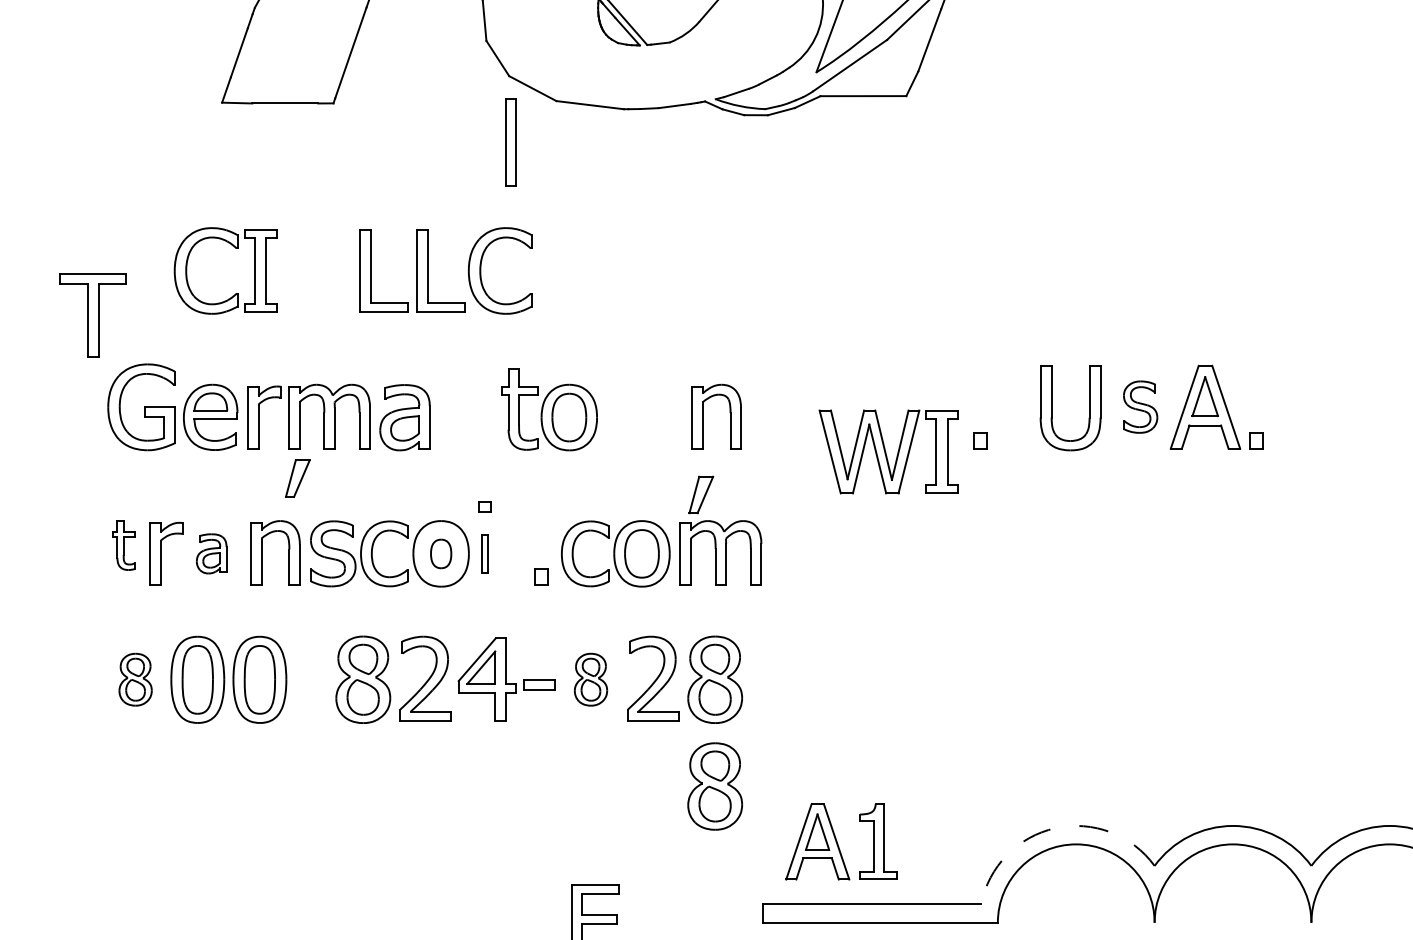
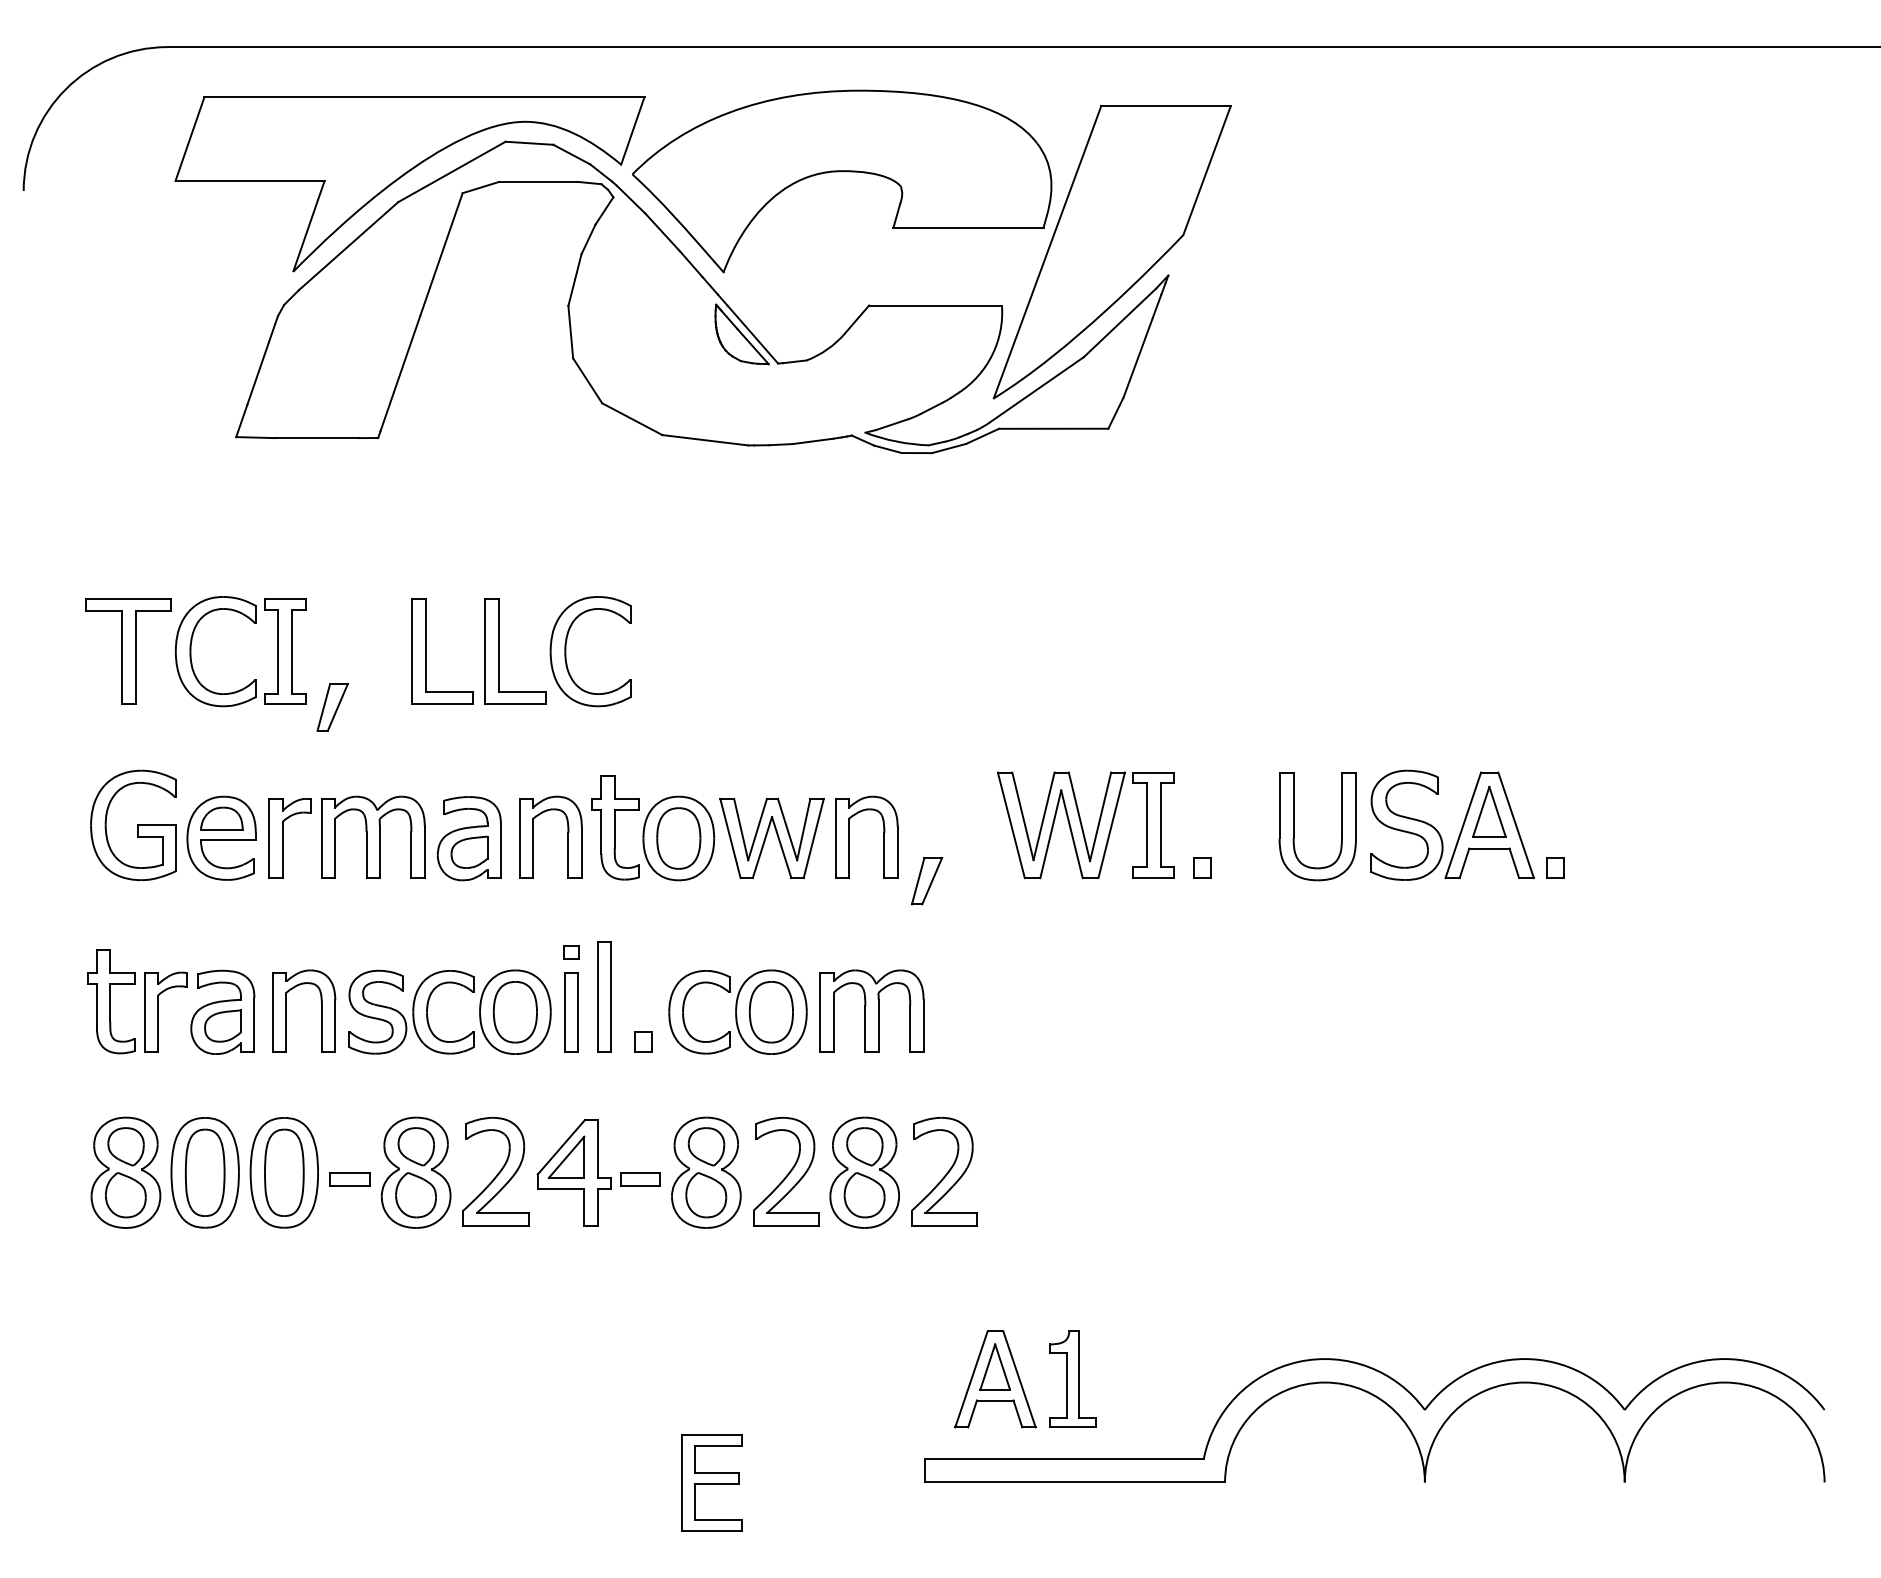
part: (511, 142) -> (604, 996), moved
part: (92, 315) -> (128, 651), moved
part: (1140, 406) -> (1406, 824), size x1.67
part: (455, 416) -> (533, 836), added
part: (642, 417) -> (771, 838), added
part: (888, 452) -> (1085, 825), moved
part: (297, 478) -> (332, 707), moved
part: (701, 495) -> (927, 881), moved
part: (124, 545) -> (111, 1001), size x1.67
part: (211, 553) -> (222, 1011), size x1.67
part: (441, 554) -> (515, 1012), size x1.67
part: (485, 554) -> (571, 1012), size x1.67
part: (777, 678) -> (944, 1171), added
part: (135, 679) -> (125, 1172), size x1.67
part: (591, 679) -> (706, 1172), size x1.67
part: (310, 685) -> (349, 1179), added
part: (715, 786) -> (864, 1308), removed
arc: (1055, 827) -> (1298, 1361), dashed -> solid

